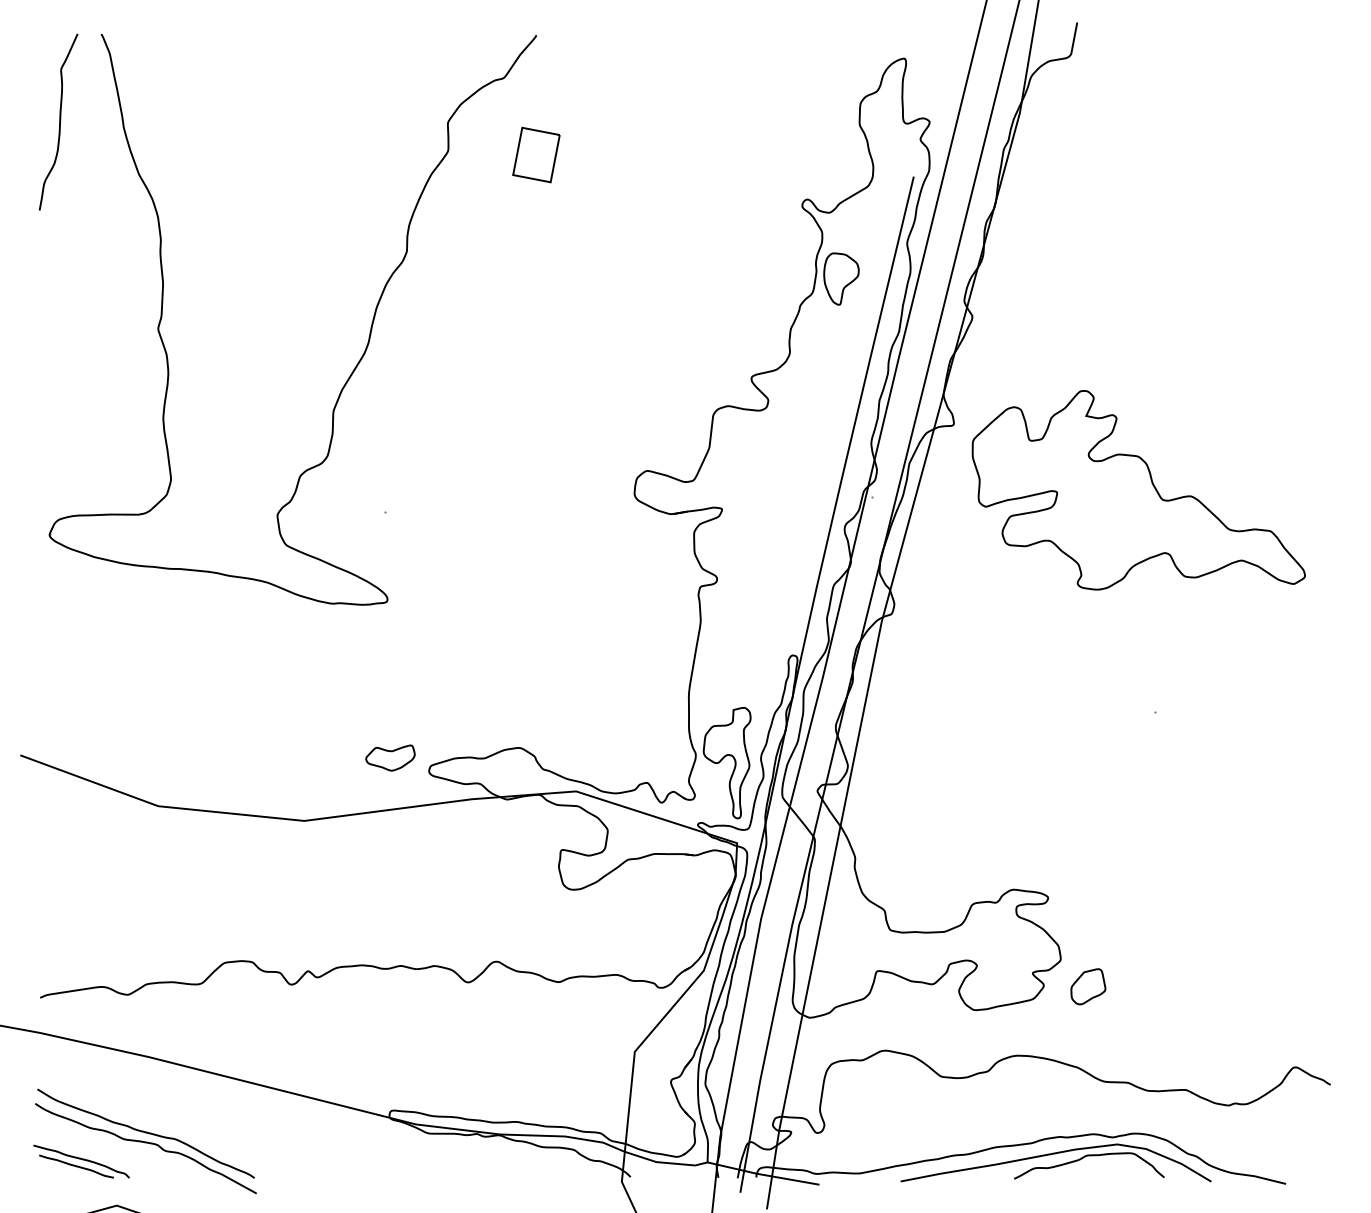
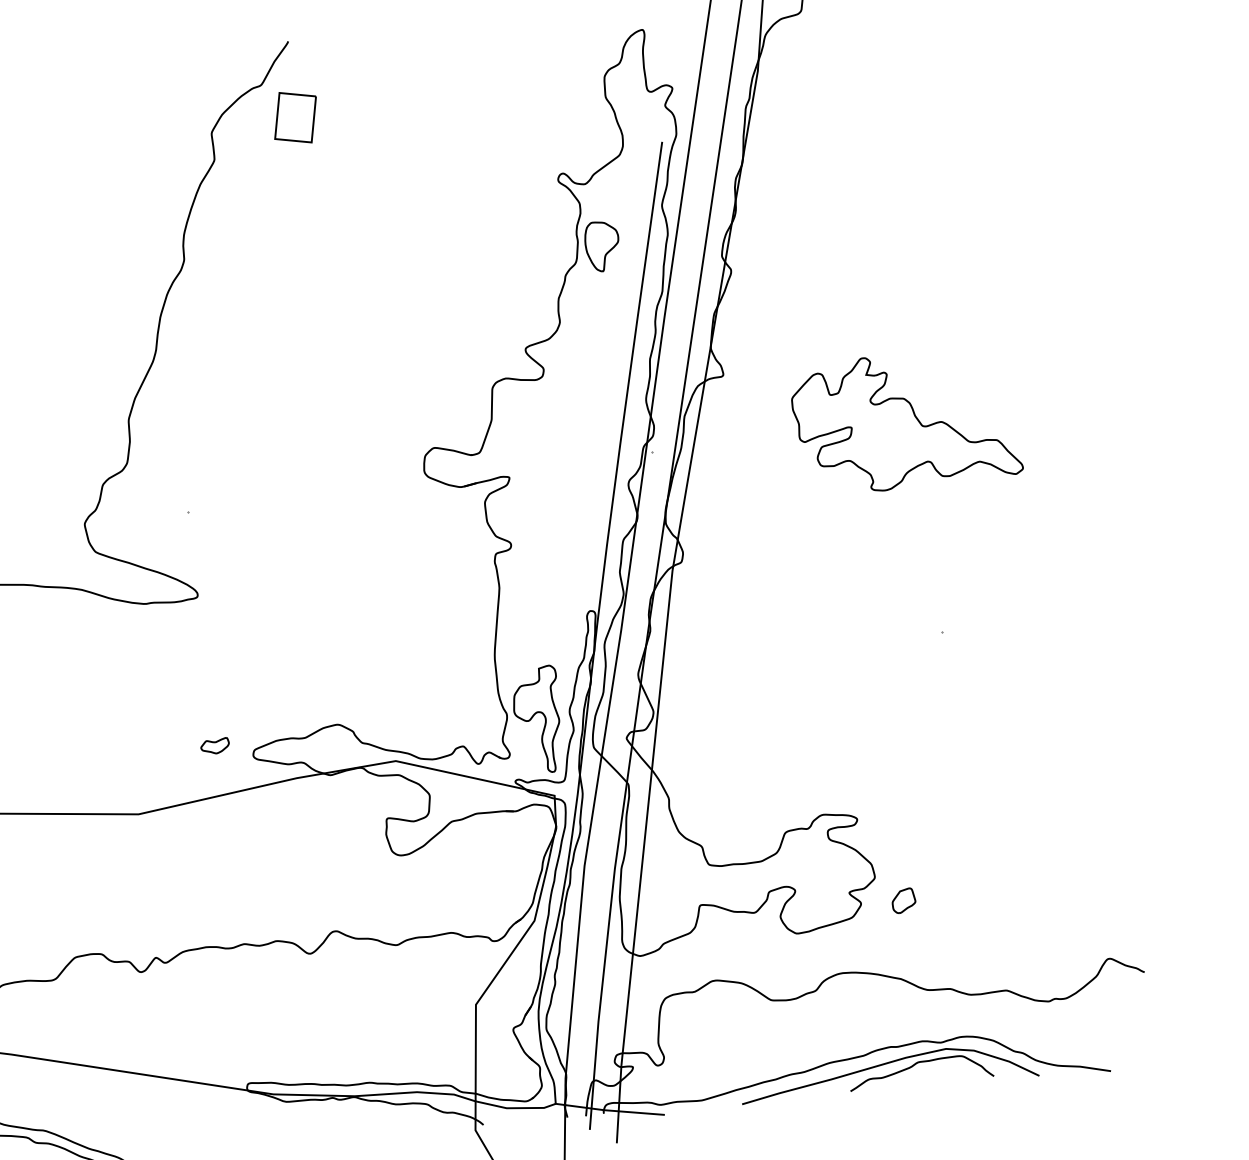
part: (536, 154) -> (295, 117), moved
part: (1138, 490) -> (906, 421), size x0.7
part: (390, 757) -> (215, 745), size x0.6
part: (1088, 986) -> (903, 900), size x0.7

